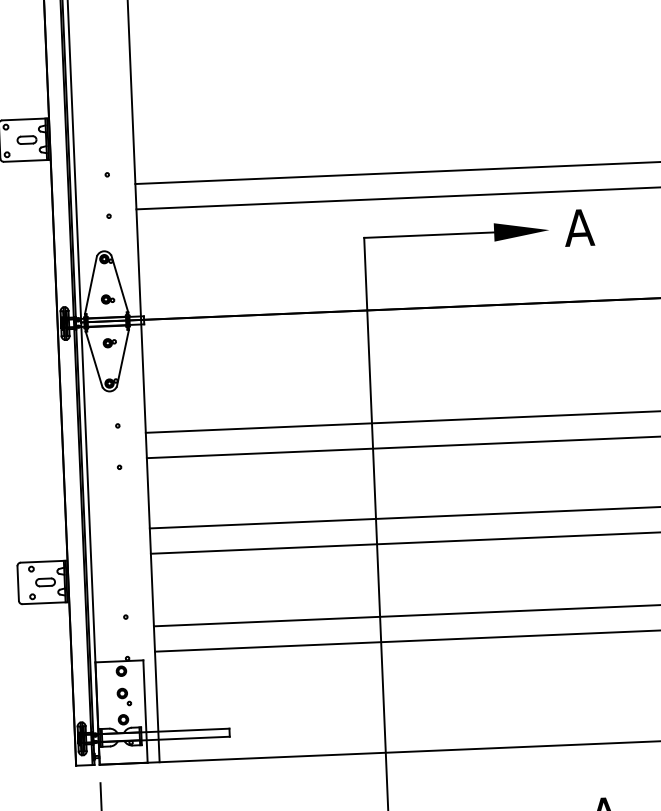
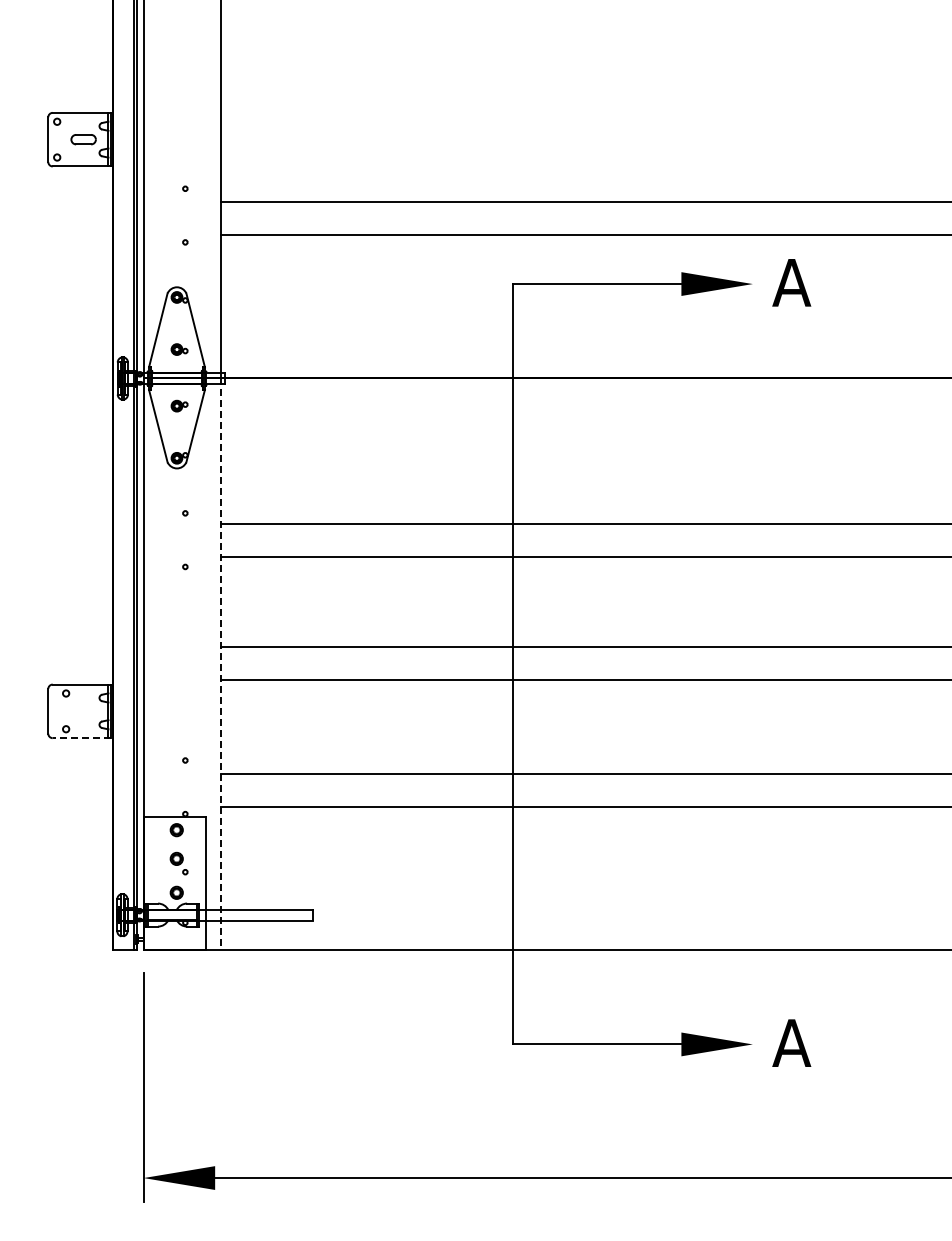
line: (150, 540) -> (221, 663), solid -> dashed
part: (45, 581) -> (83, 710), removed
line: (44, 603) -> (81, 738), solid -> dashed

